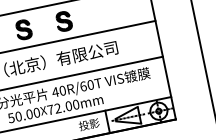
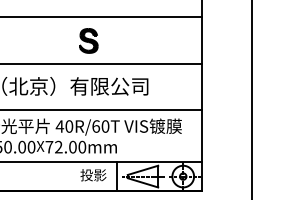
part: (23, 29) -> (36, 40), removed

